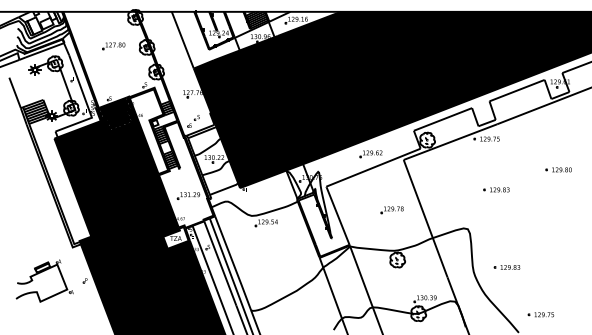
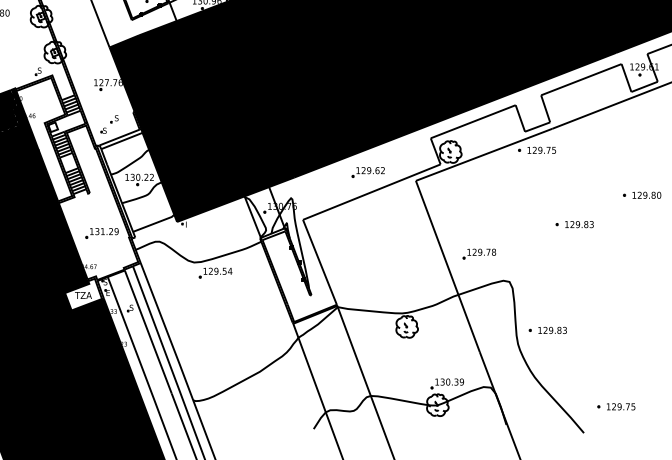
part: (496, 189) -> (574, 223), moved
part: (391, 210) -> (478, 254), moved
part: (506, 267) -> (546, 330), moved

